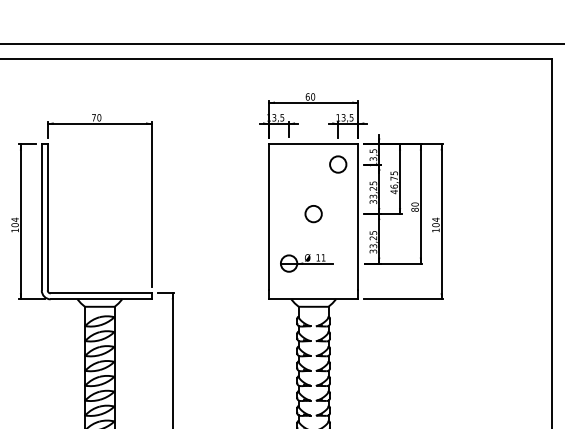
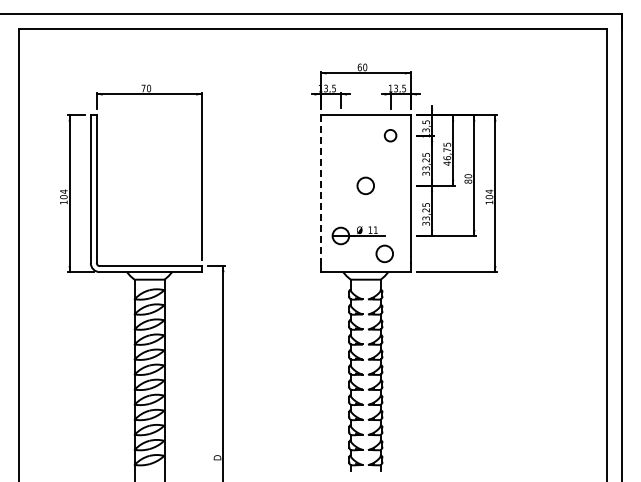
circle: (338, 164) -> (390, 135), size x0.7
line: (268, 217) -> (320, 189), solid -> dashed
circle: (332, 280) -> (384, 253), added

